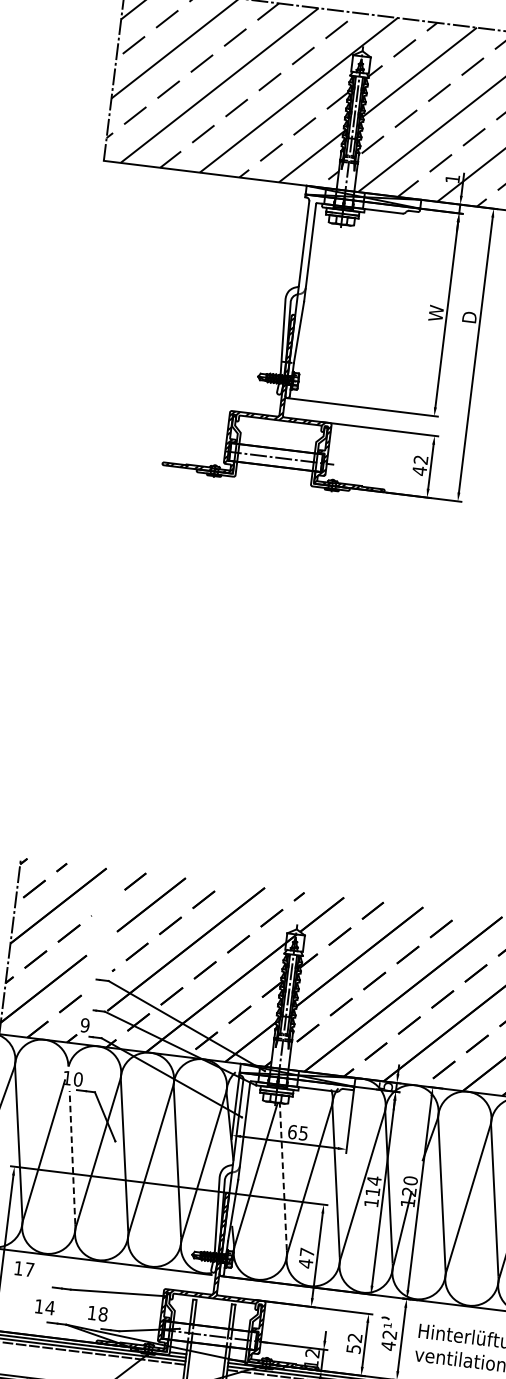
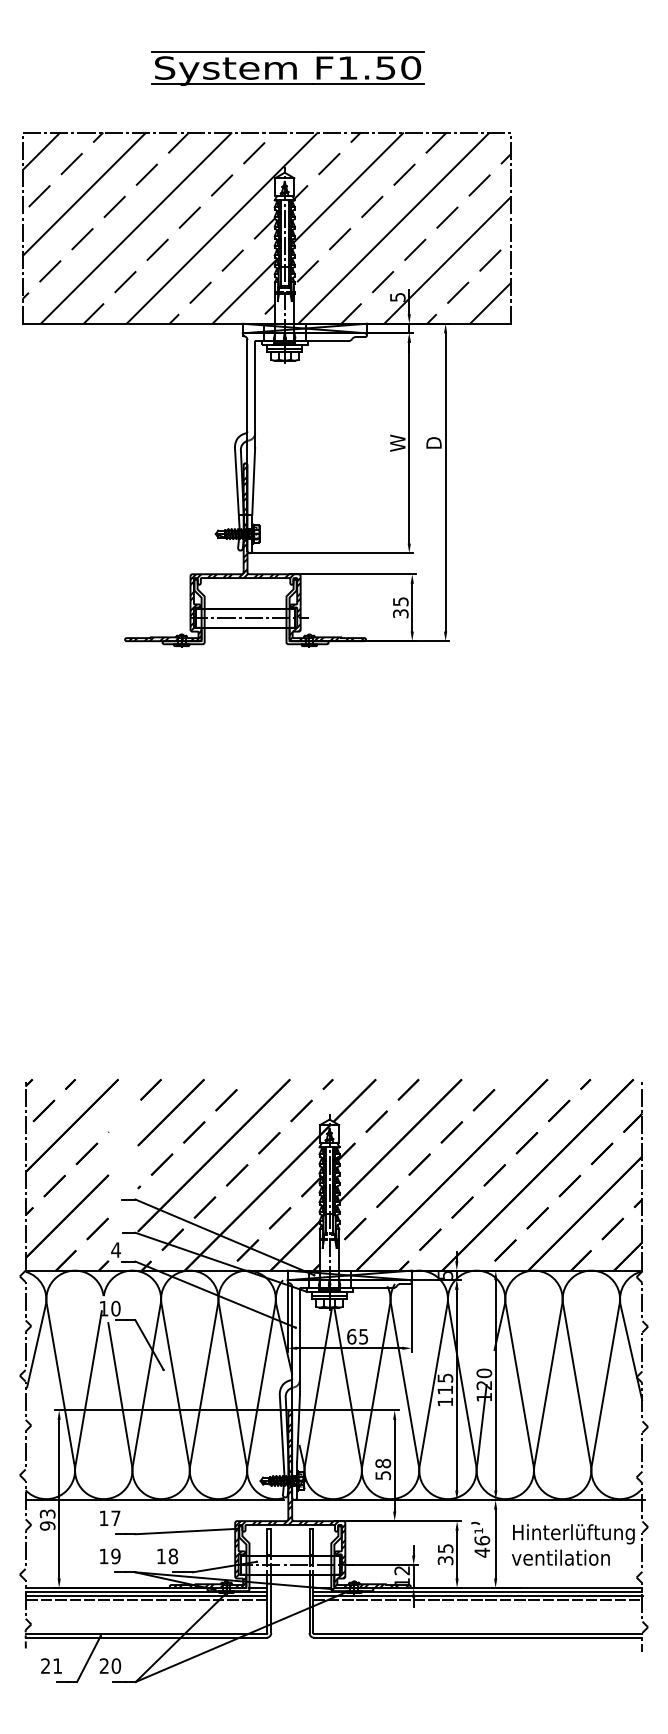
text: (452, 179) -> (397, 297), 1 -> 5
text: (420, 465) -> (400, 607), 42 -> 35
text: (85, 1024) -> (116, 1249), 9 -> 4
line: (72, 1158) -> (119, 1393), dashed -> solid
line: (283, 1176) -> (347, 1385), dashed -> solid
text: (374, 1181) -> (445, 1378), 114 -> 115
text: (306, 1258) -> (383, 1469), 47 -> 58
text: (24, 1268) -> (110, 1517), moved
text: (49, 1307) -> (115, 1556), 14 -> 19
text: (390, 1334) -> (482, 1540), 42¹ -> 46¹
text: (354, 1343) -> (445, 1554), 52 -> 35

